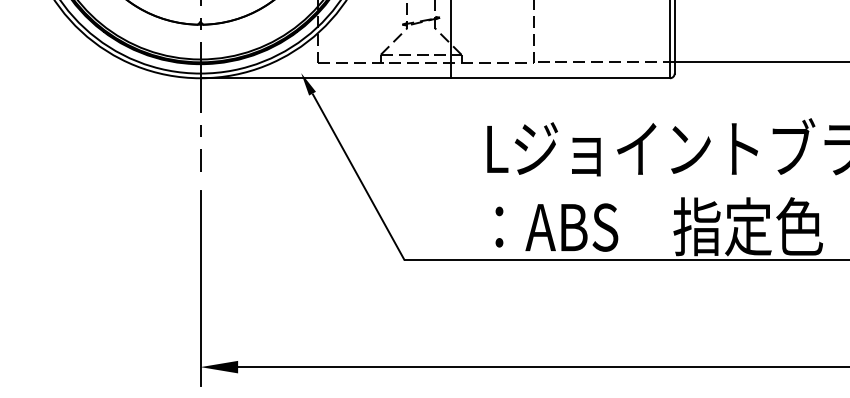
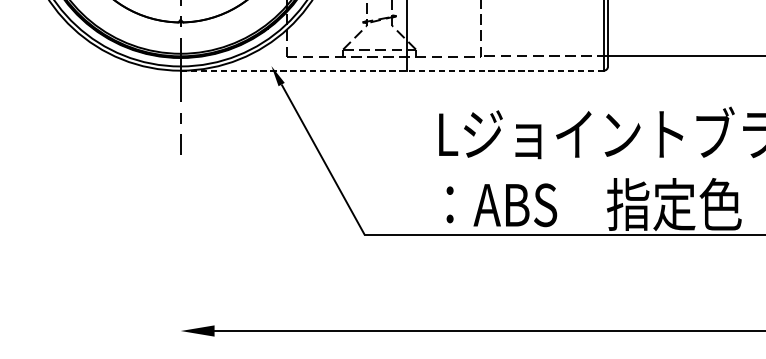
line: (435, 78) -> (392, 70), solid -> dashed
line: (200, 287) -> (180, 259), removed

